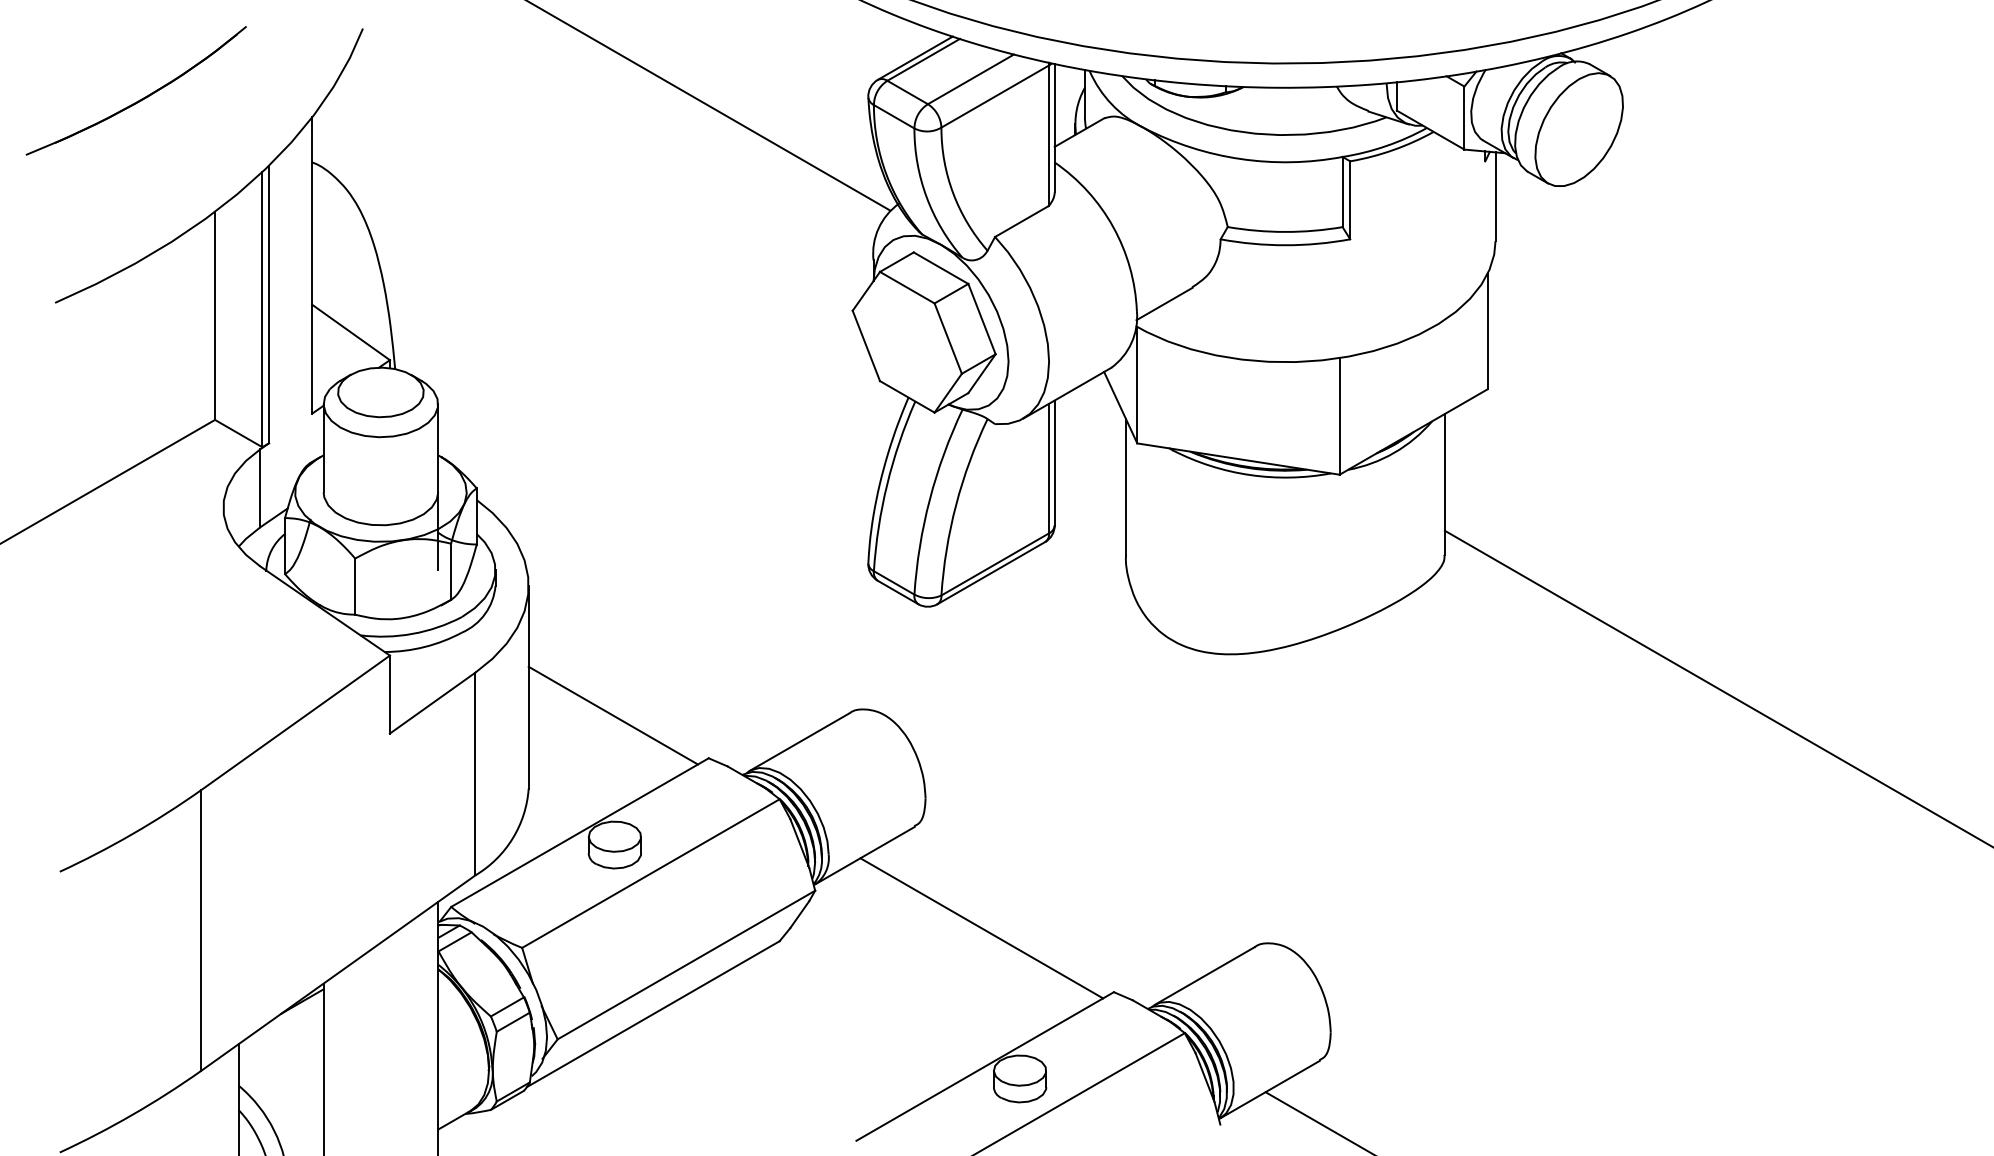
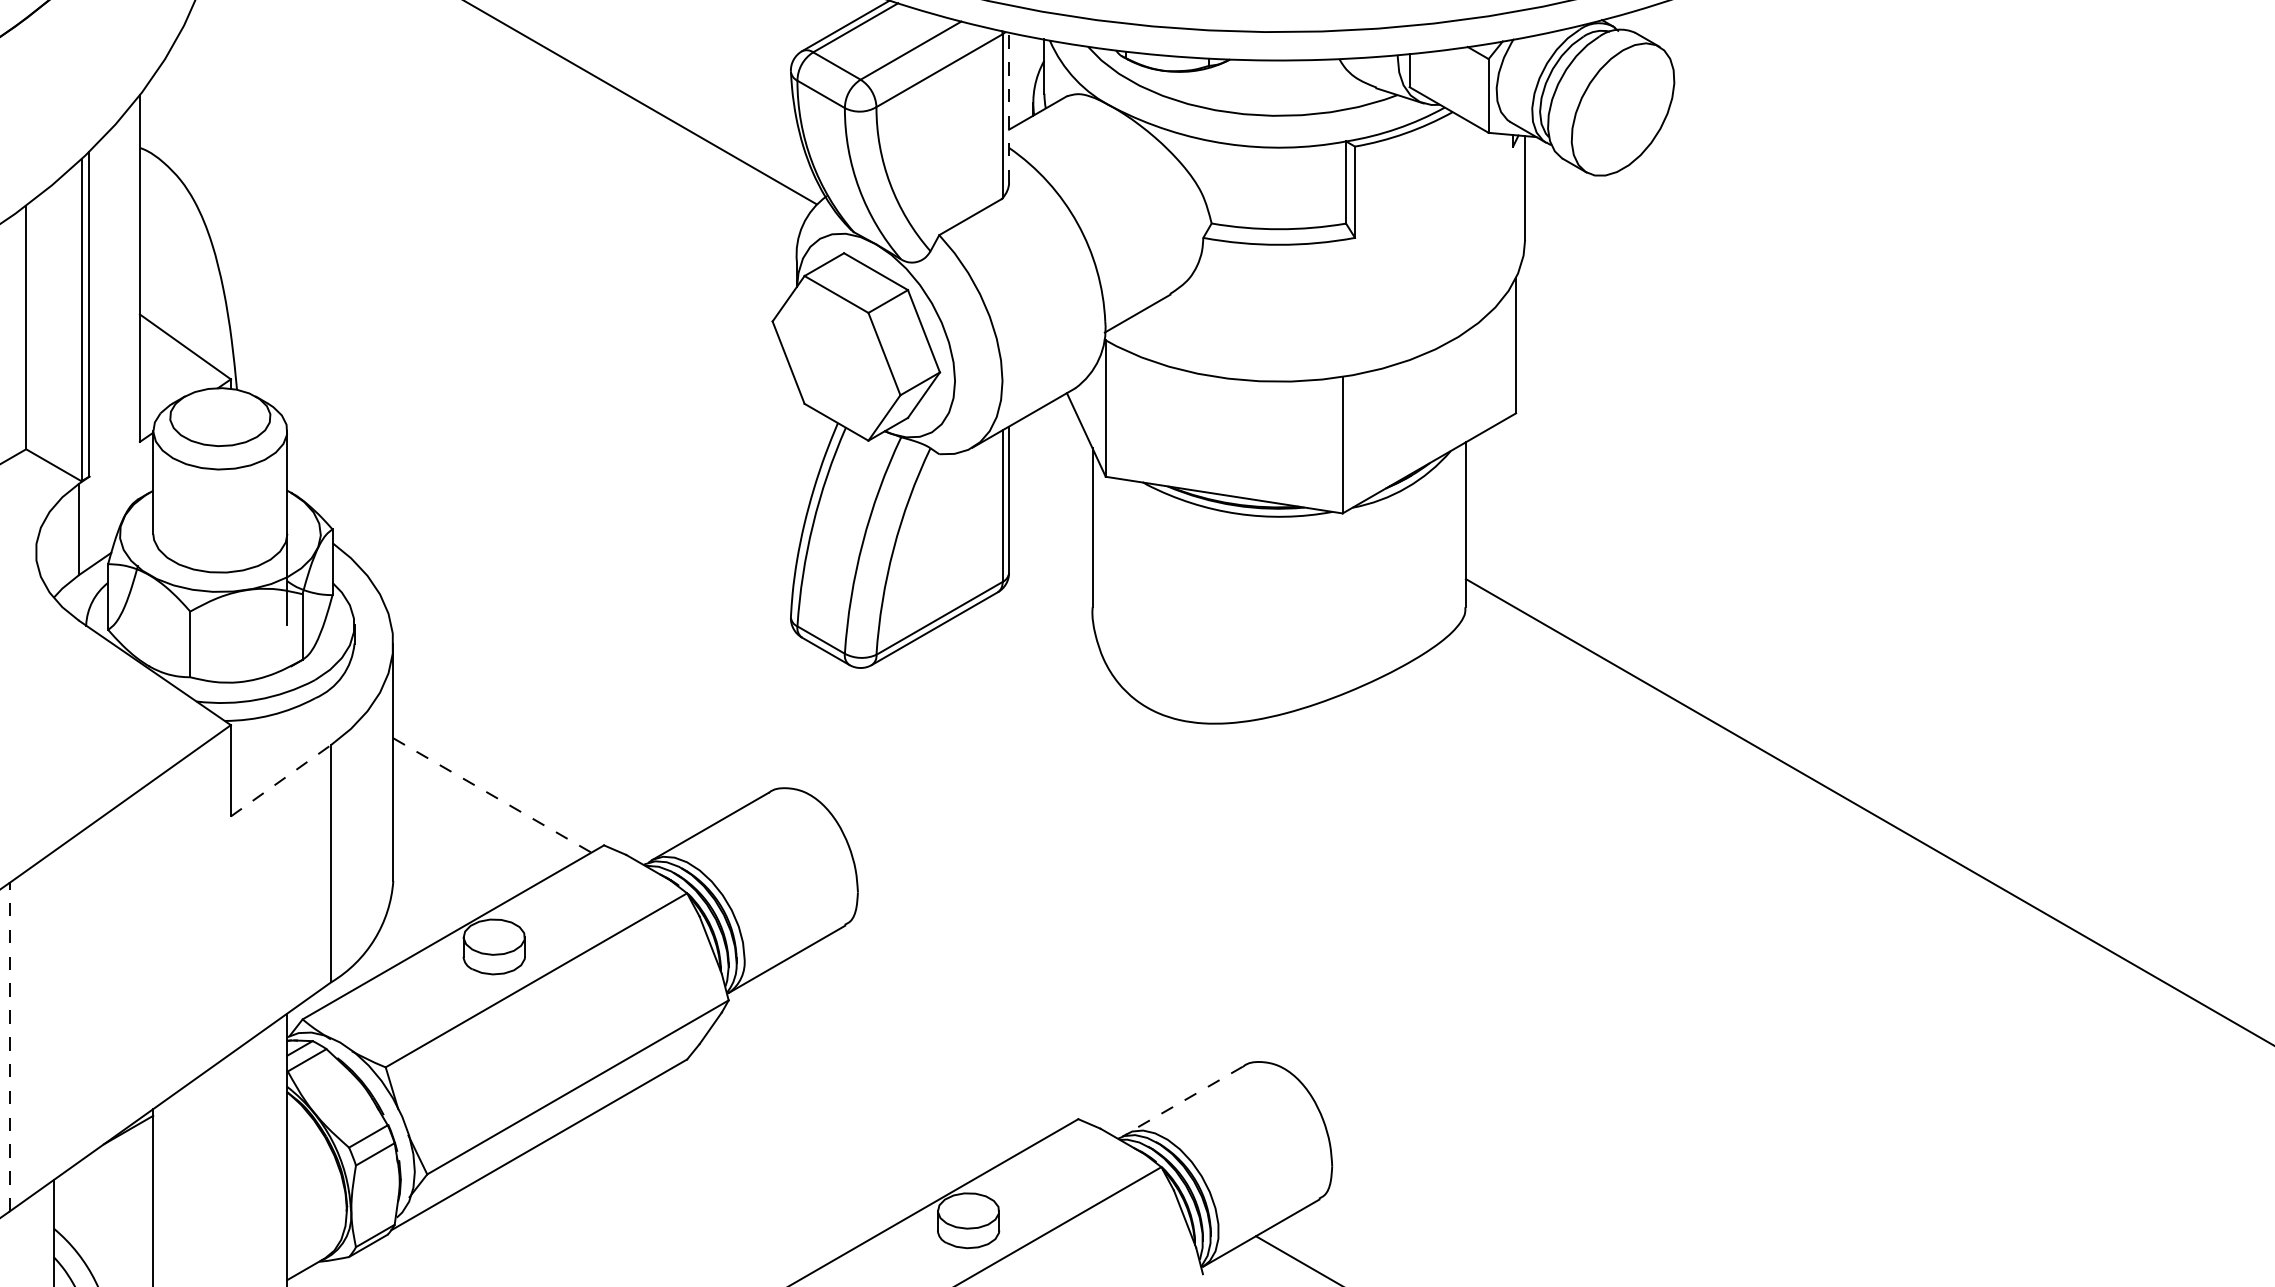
line: (1054, 127) -> (1008, 106), solid -> dashed
line: (432, 703) -> (280, 781), solid -> dashed
line: (613, 715) -> (492, 795), solid -> dashed
line: (981, 928) -> (923, 1044), removed
line: (200, 930) -> (9, 1046), solid -> dashed
line: (1204, 976) -> (1184, 1100), solid -> dashed

